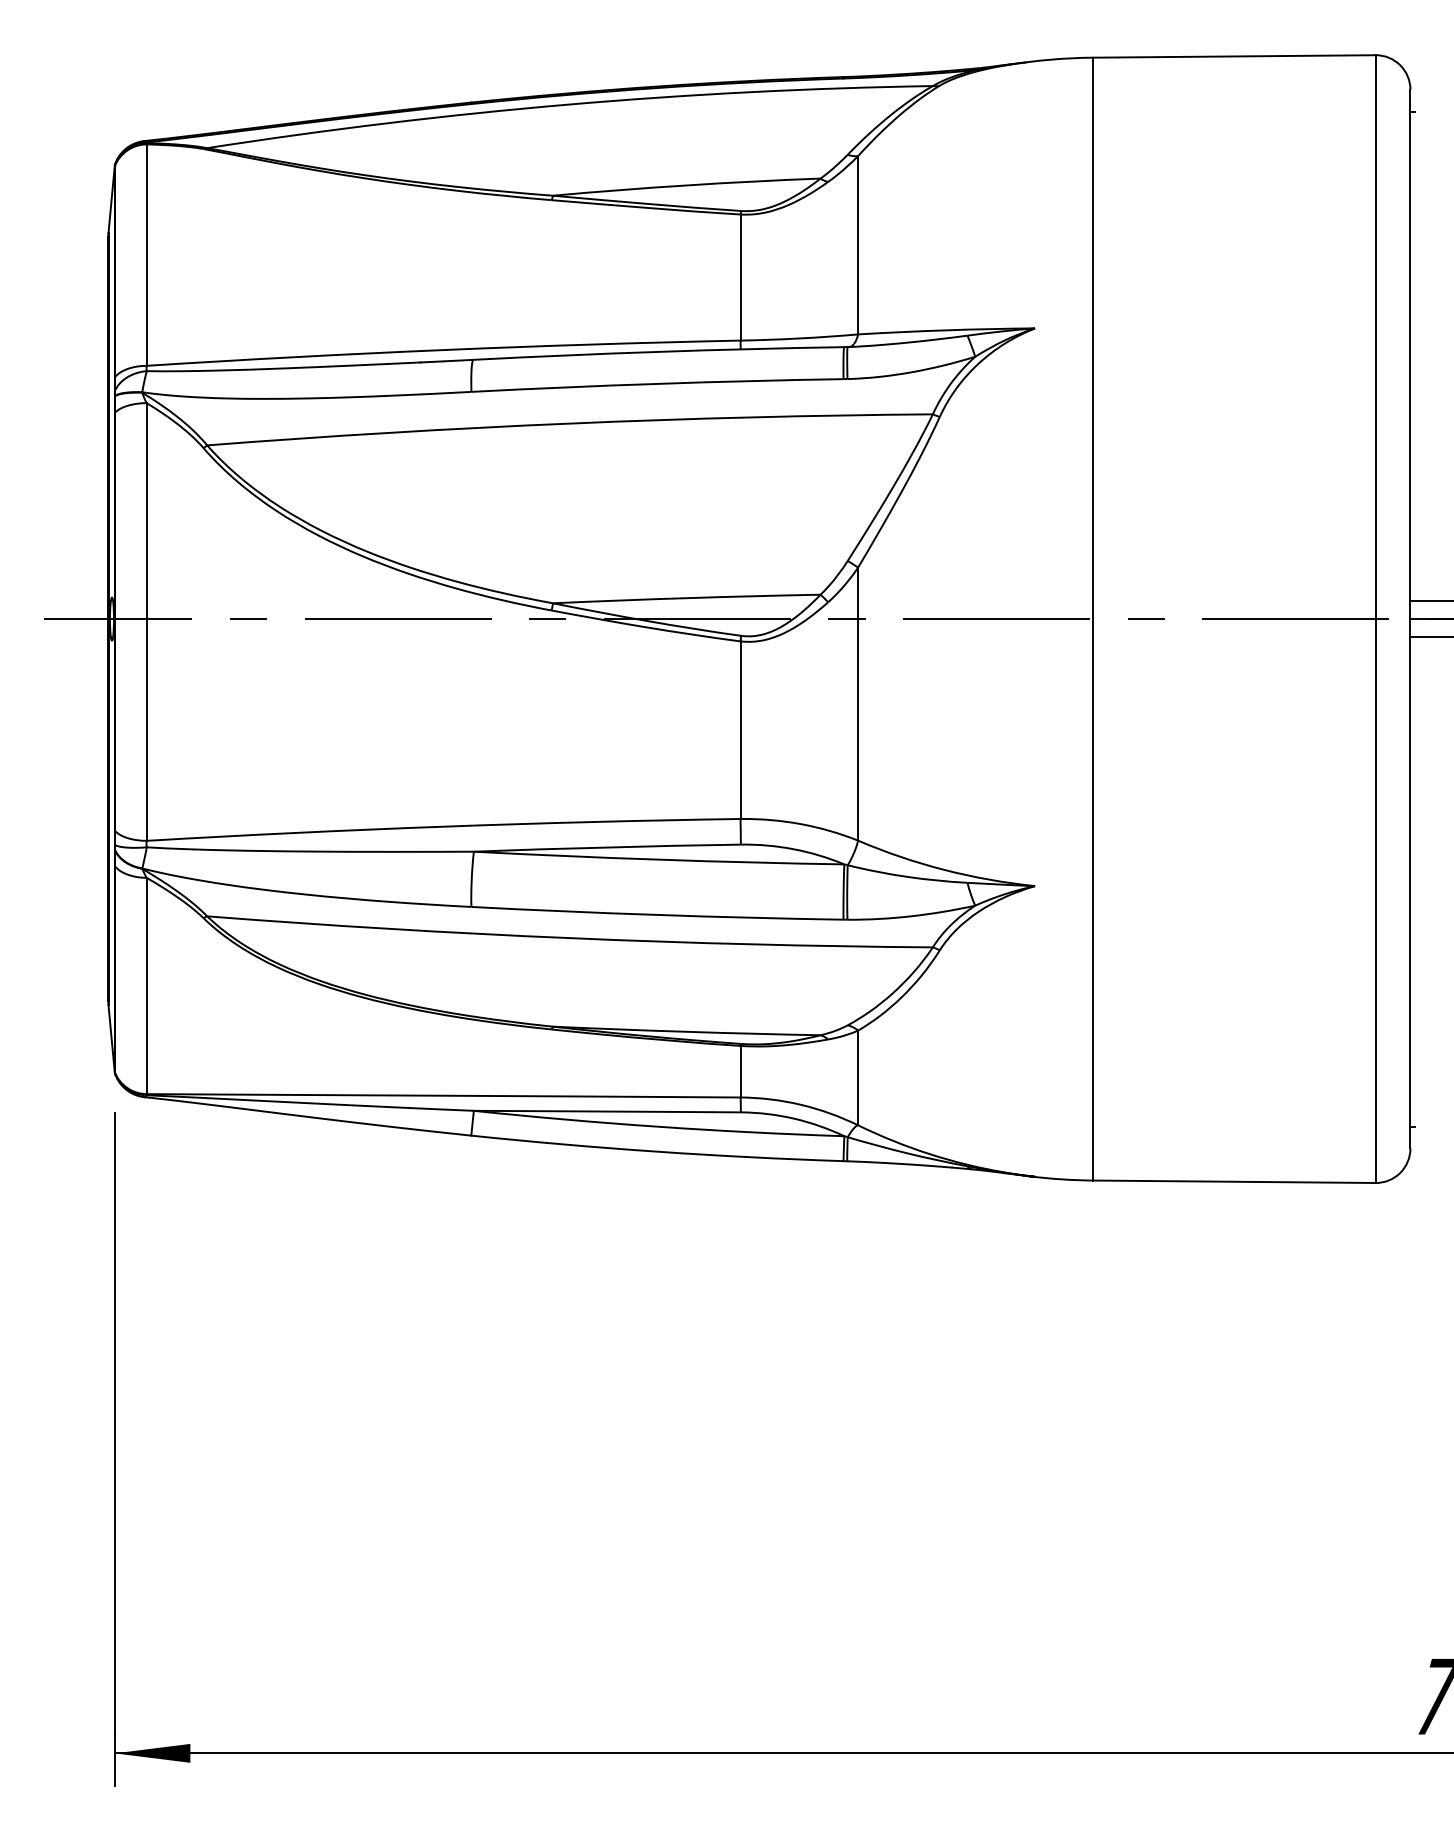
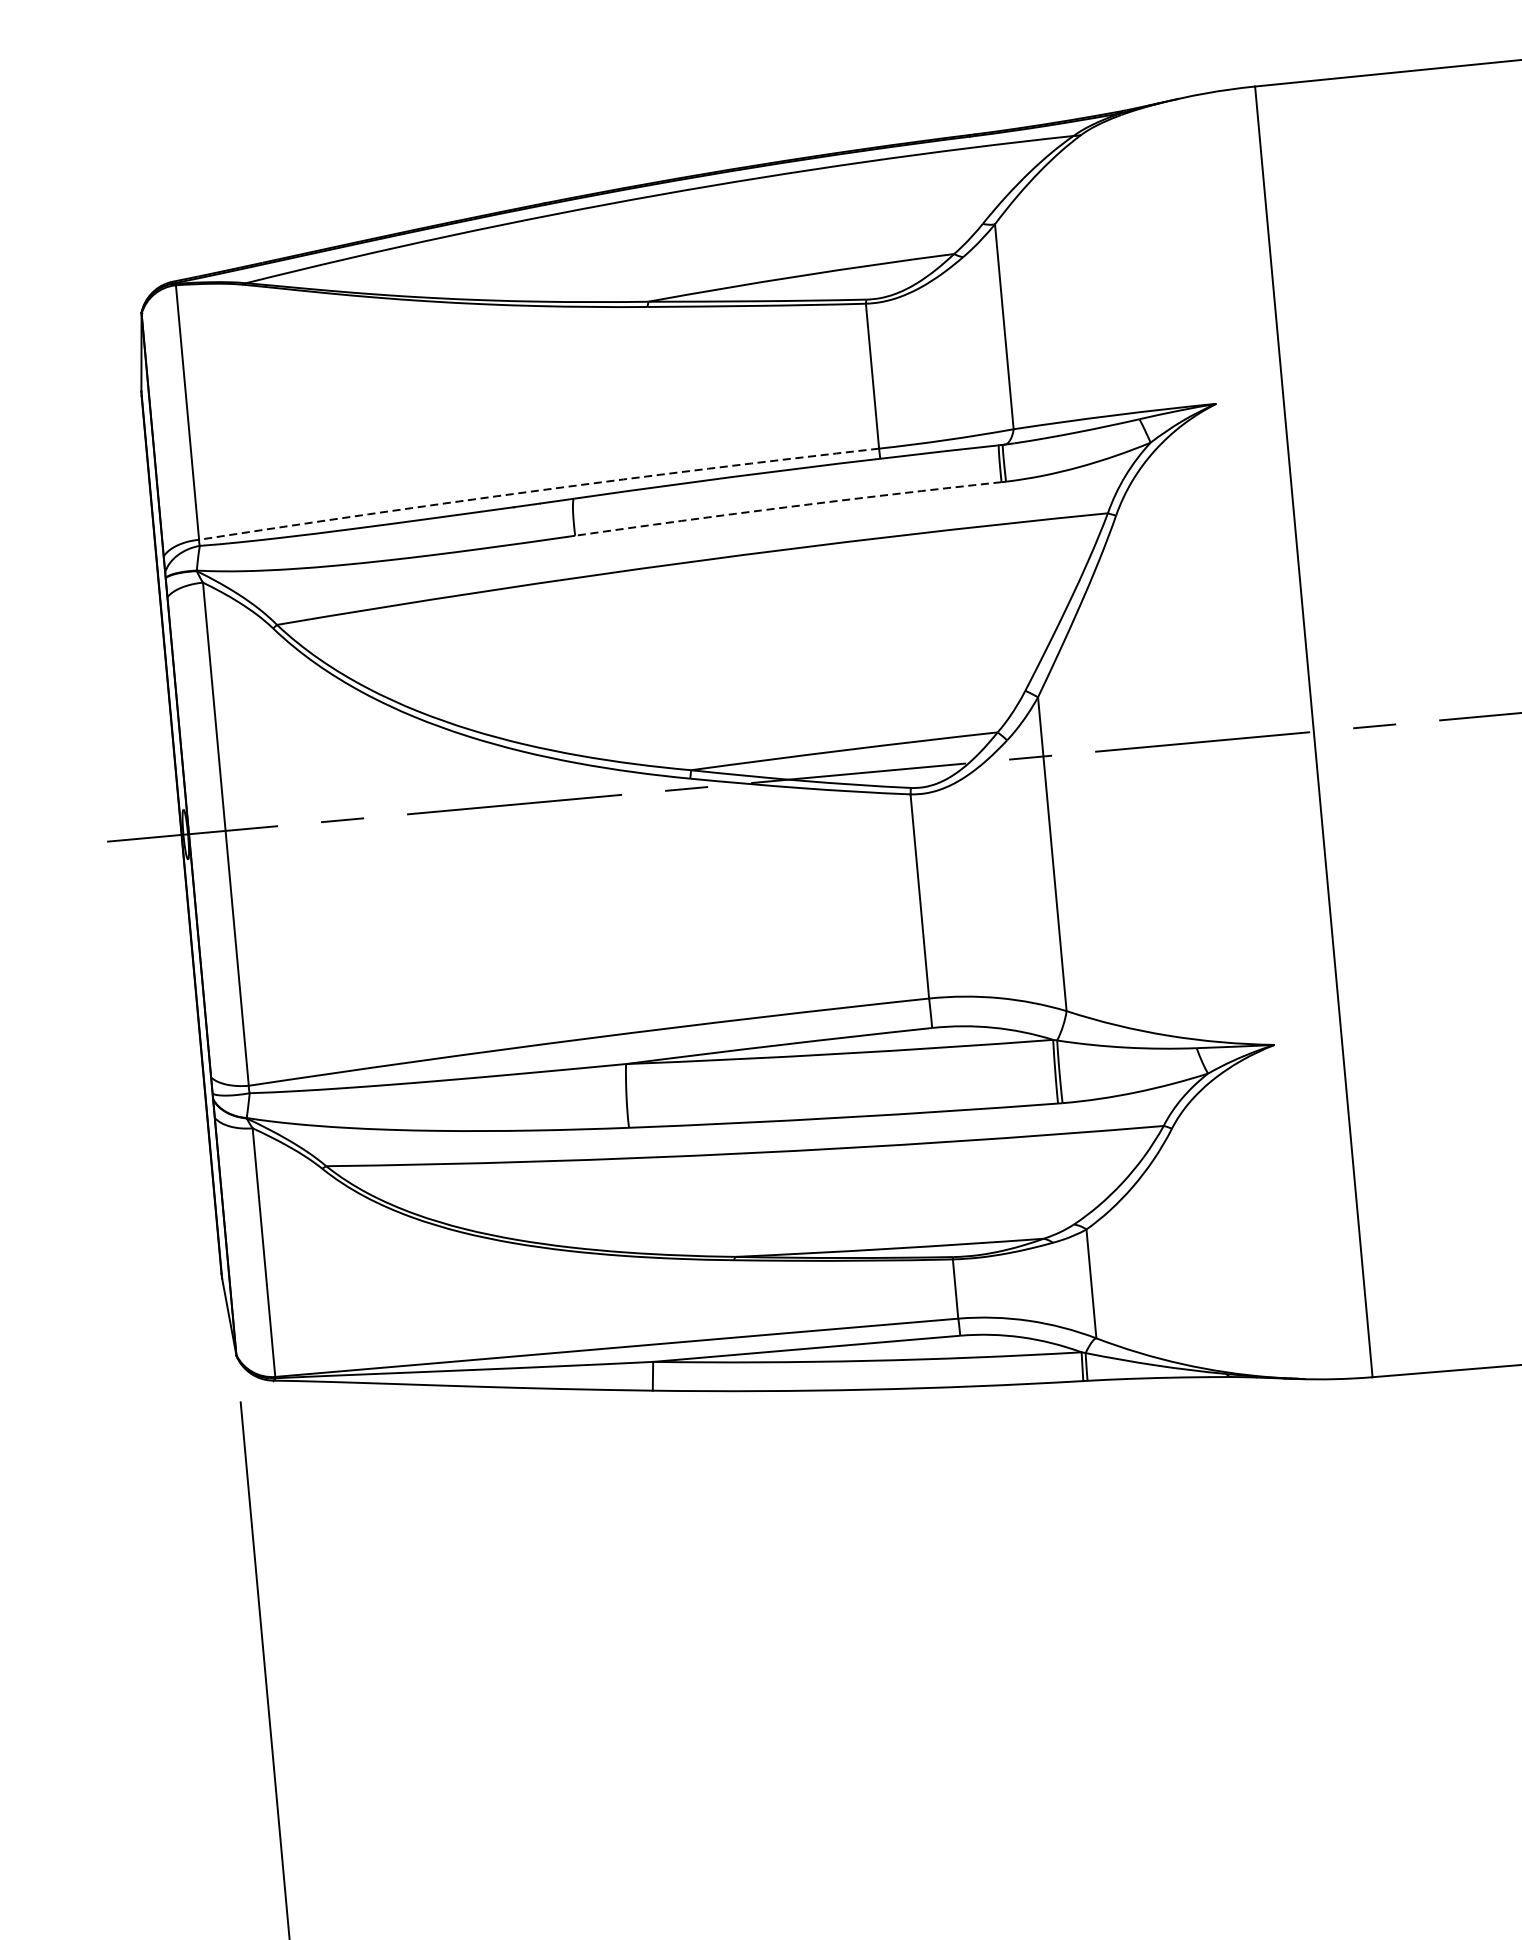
arc: (443, 350) -> (538, 491), solid -> dashed
arc: (657, 383) -> (788, 506), solid -> dashed

